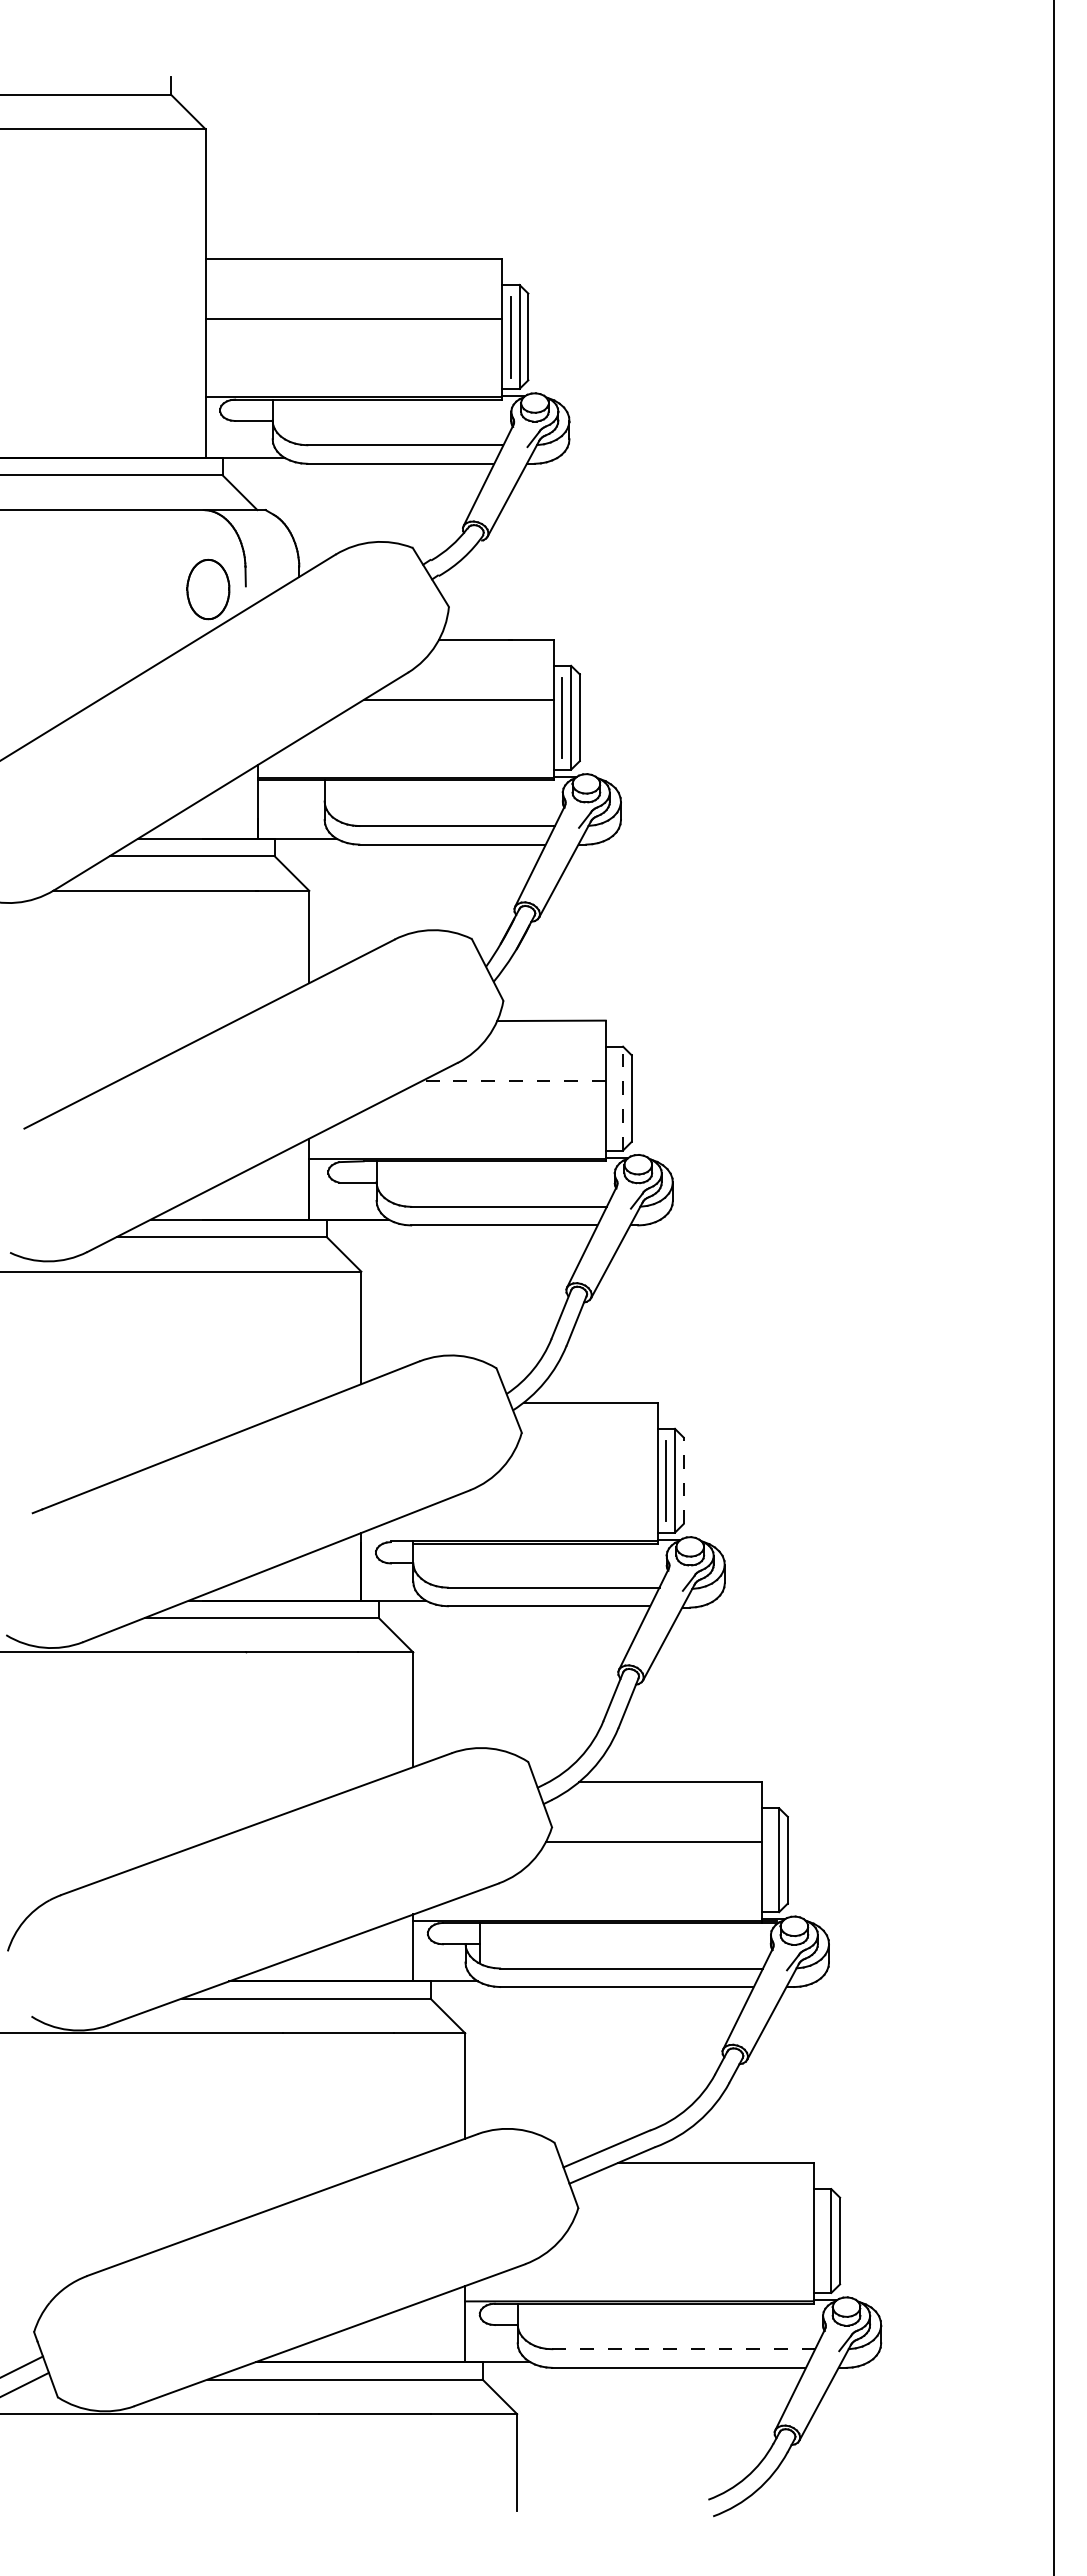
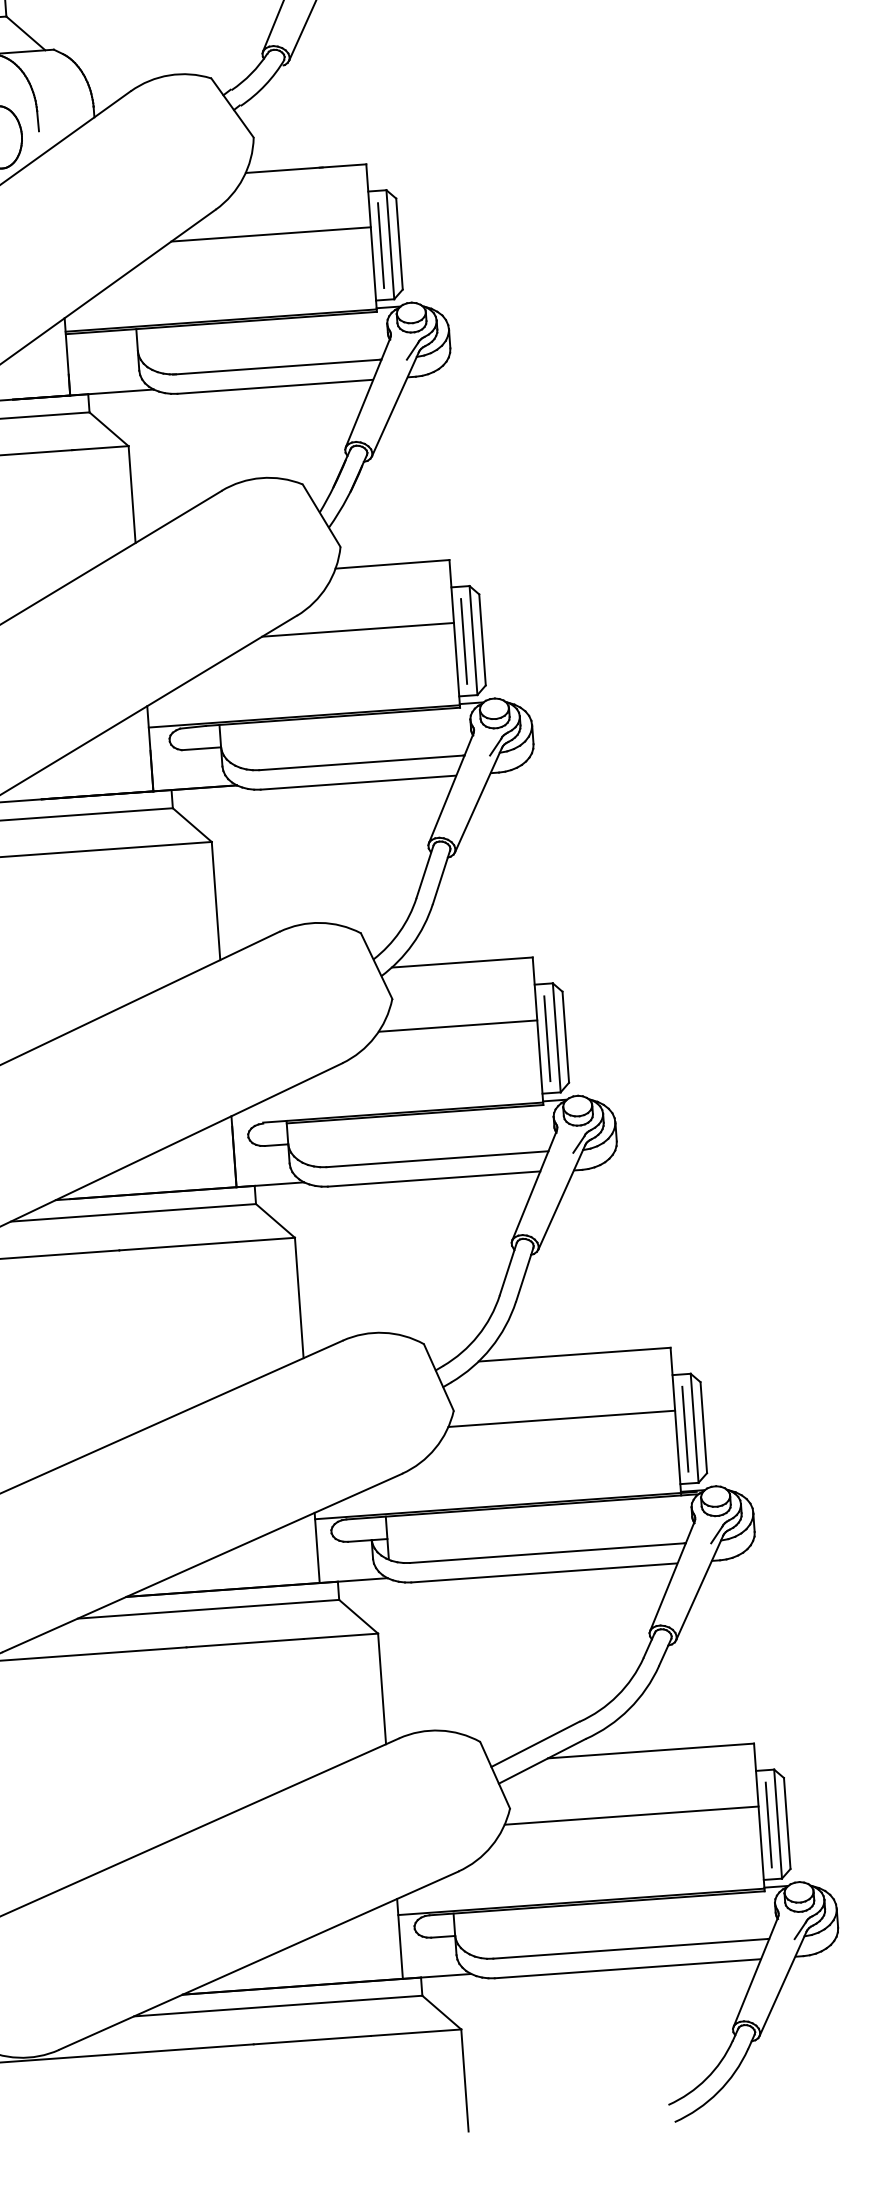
line: (513, 1080) -> (357, 629), dashed -> solid
line: (614, 1098) -> (464, 641), added
line: (623, 1098) -> (473, 640), dashed -> solid
line: (581, 1462) -> (457, 1025), added
line: (683, 1480) -> (565, 1036), dashed -> solid
line: (770, 1860) -> (685, 1429), added
line: (693, 2223) -> (632, 1816), added
line: (822, 2240) -> (768, 1824), added
line: (684, 2349) -> (632, 1949), dashed -> solid

